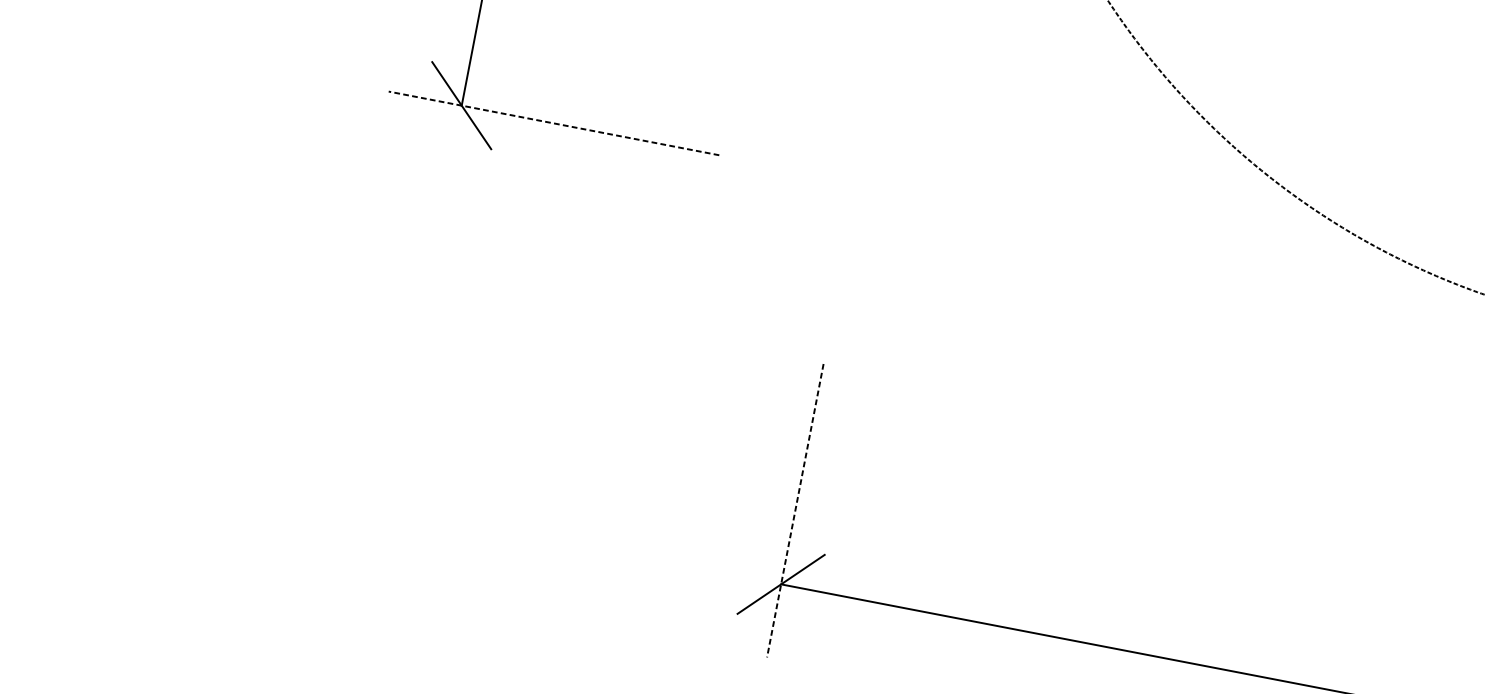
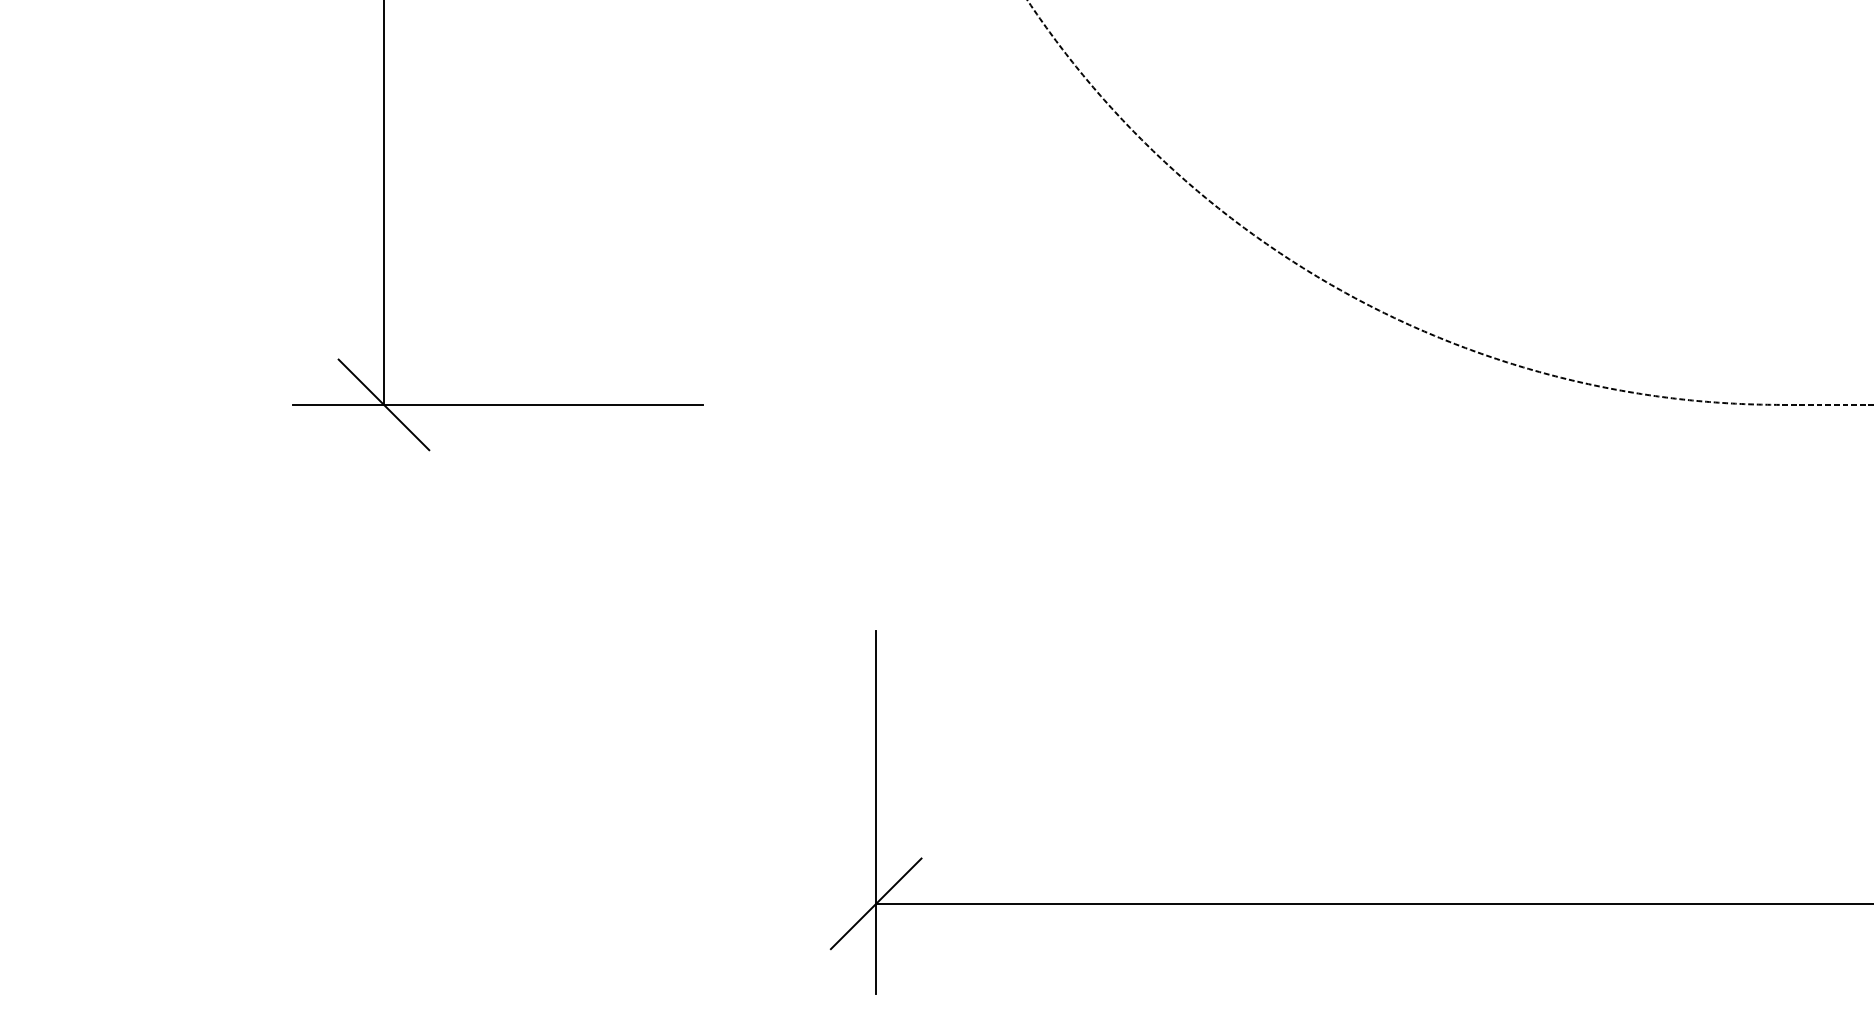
line: (553, 122) -> (497, 404), dashed -> solid
line: (795, 510) -> (876, 812), dashed -> solid

